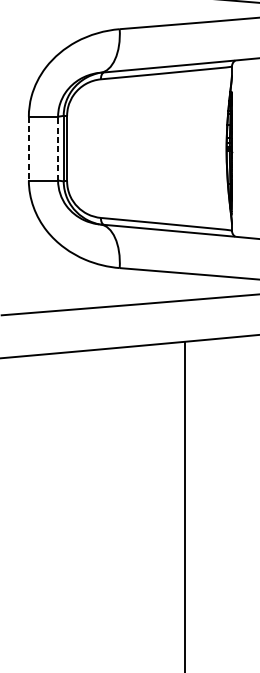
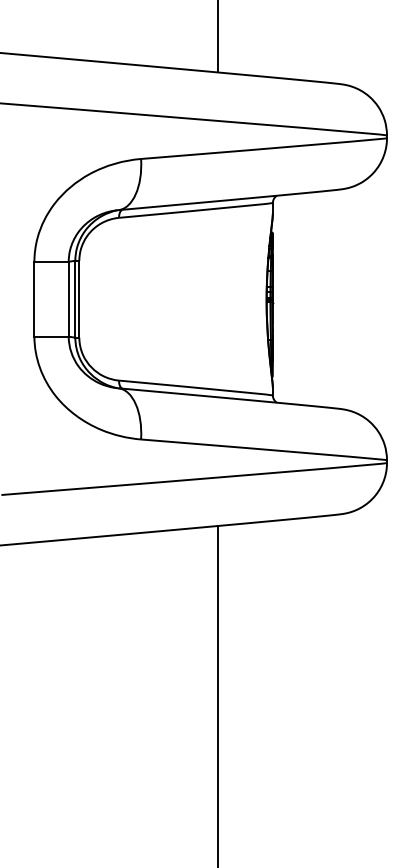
line: (28, 148) -> (34, 299), dashed -> solid
line: (57, 148) -> (68, 298), dashed -> solid

